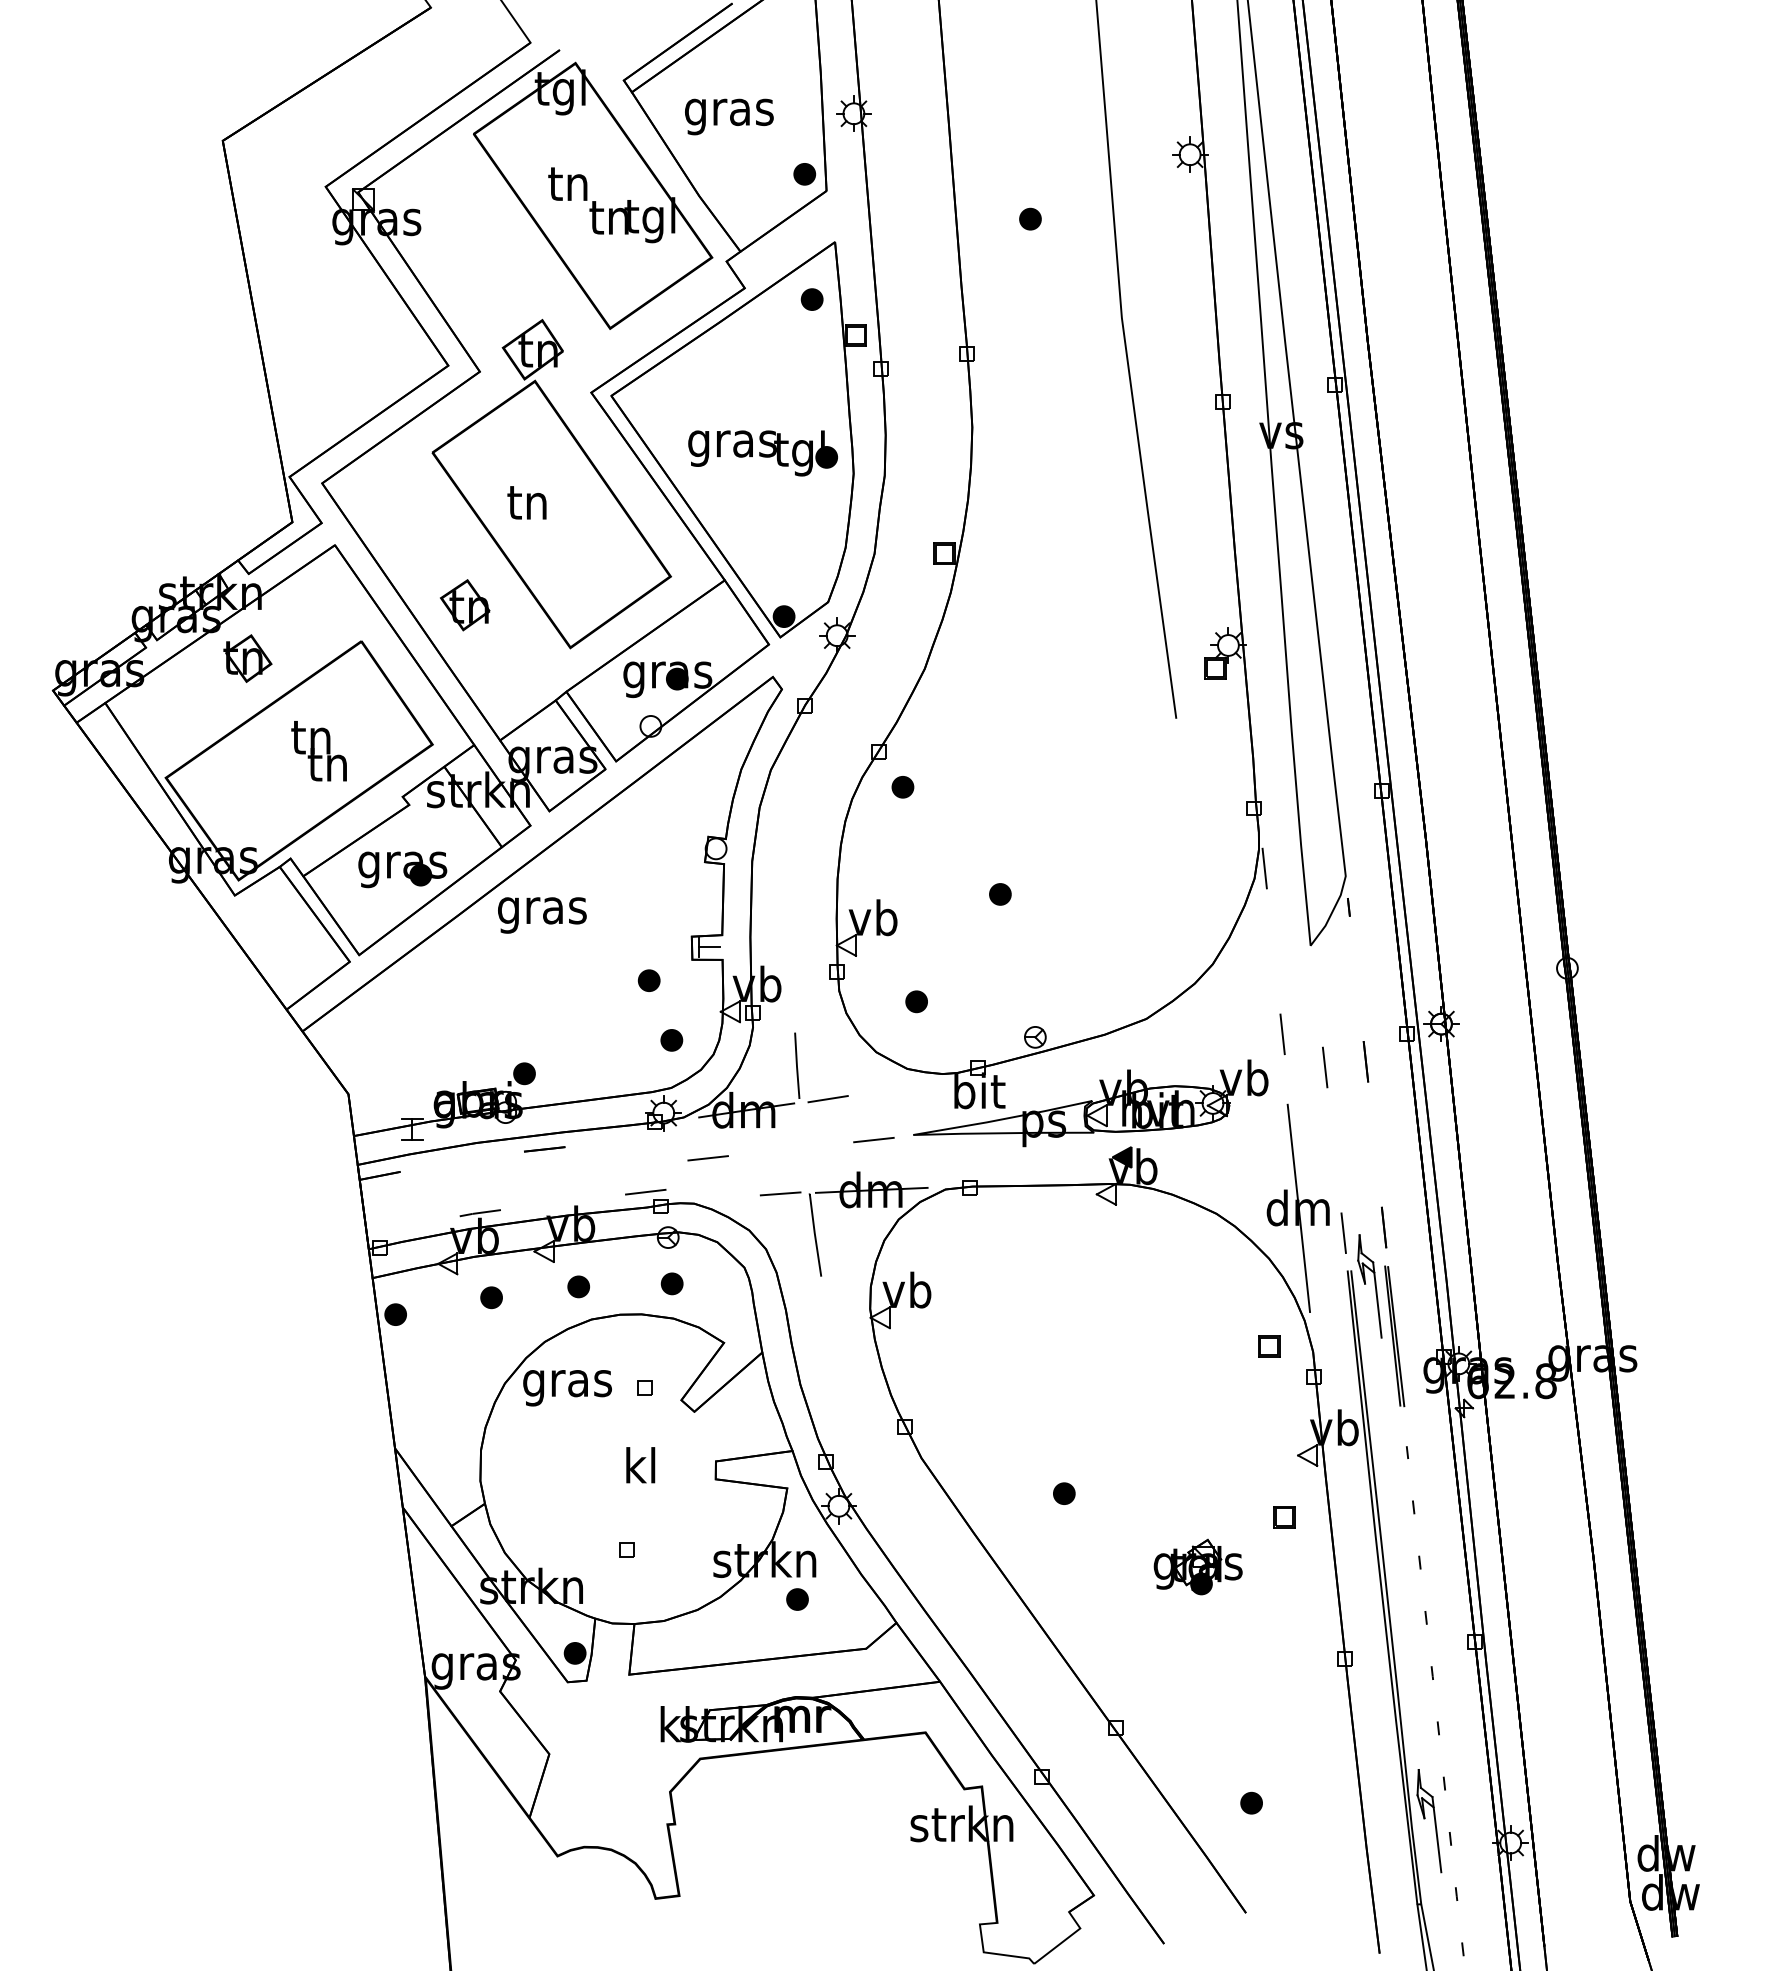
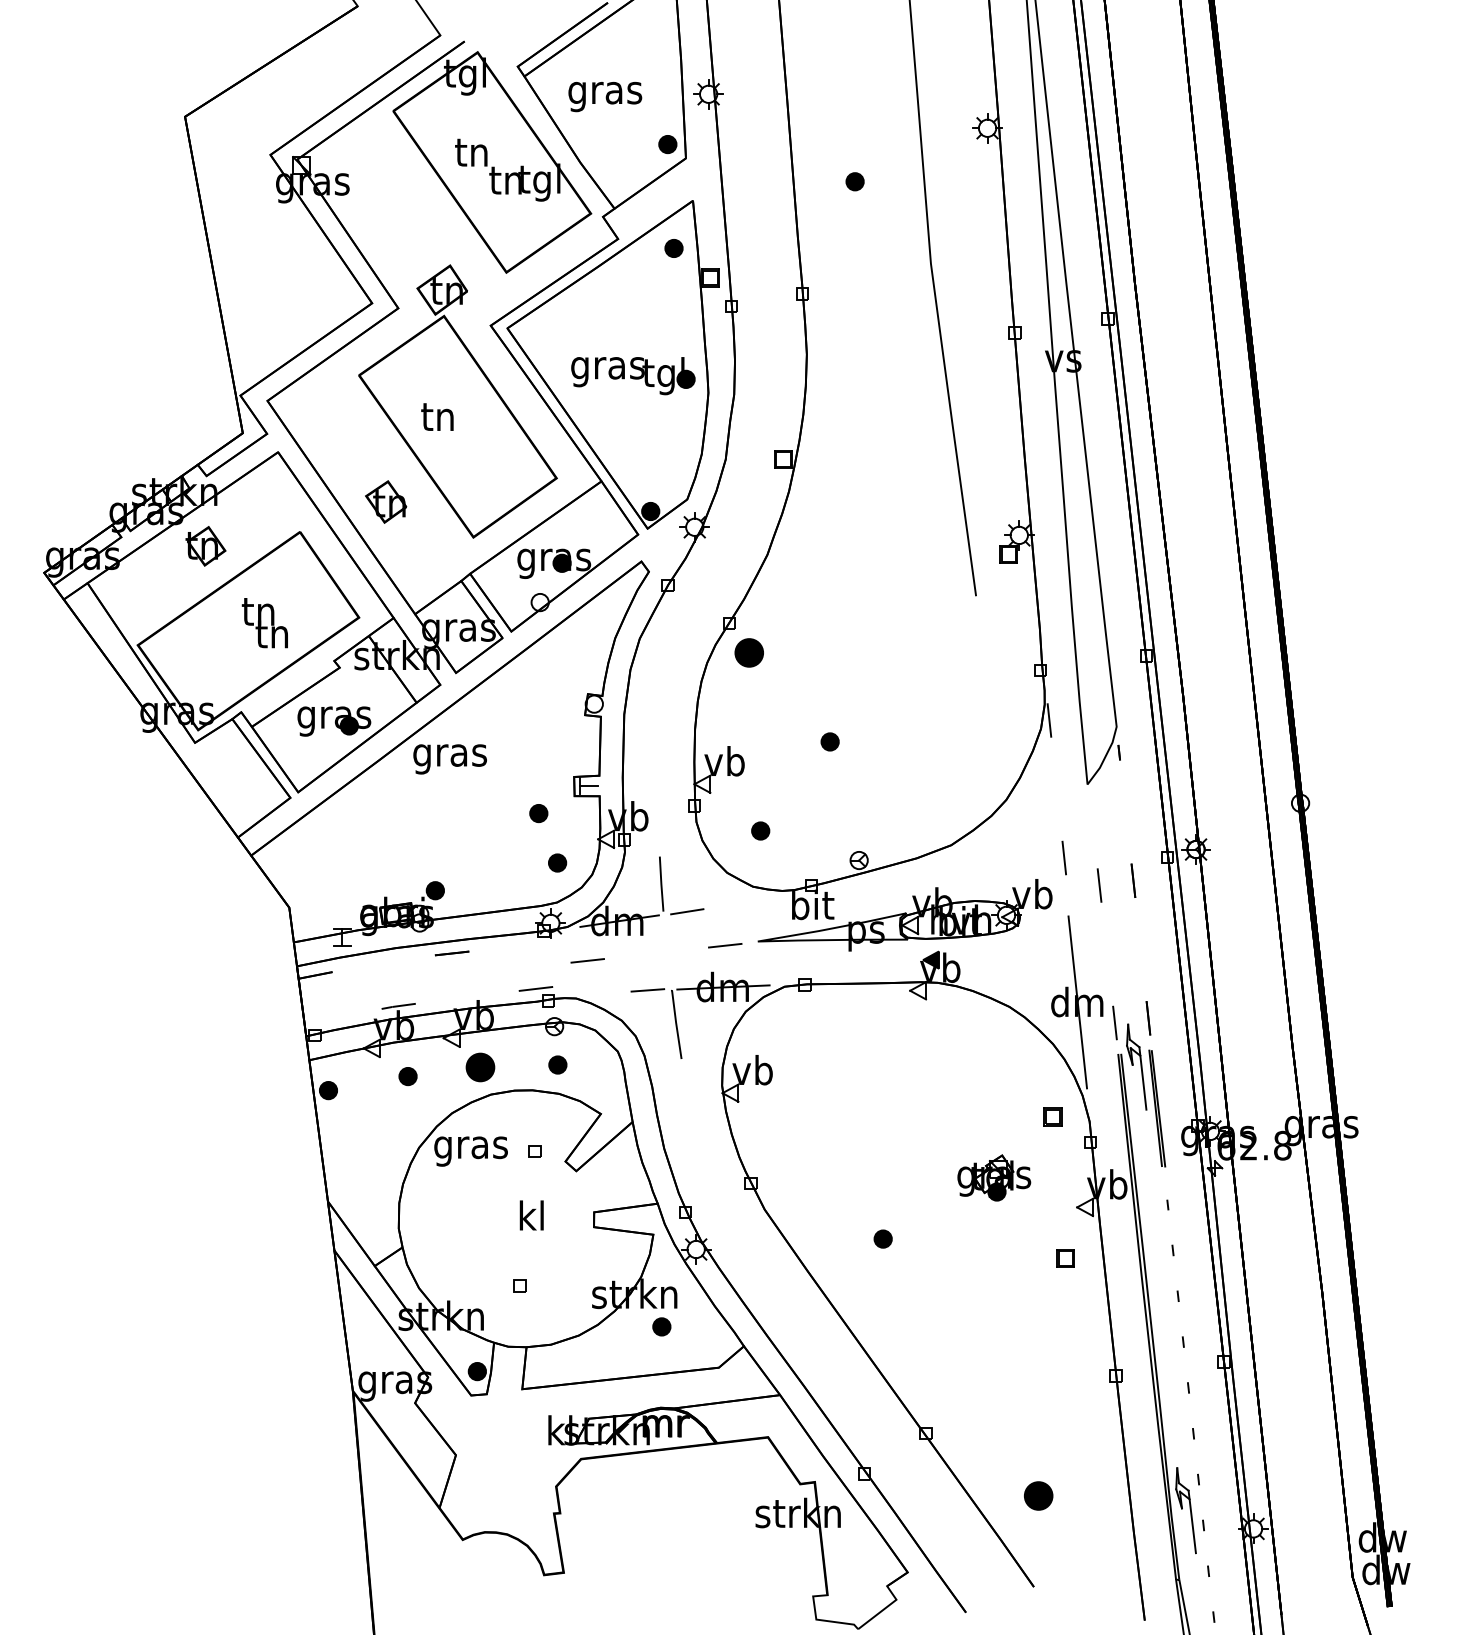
part: (902, 787) -> (748, 653), size x1.6
part: (578, 1286) -> (480, 1067), size x1.6
part: (1197, 1566) -> (993, 1177), moved
part: (1251, 1802) -> (1038, 1495), size x1.6

